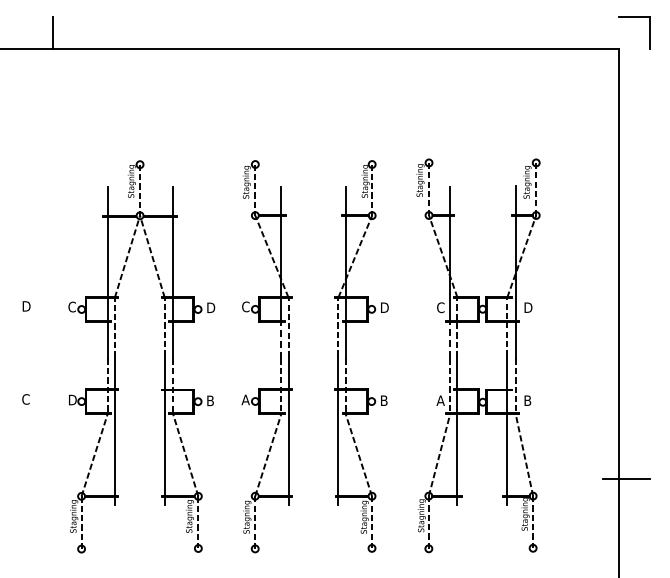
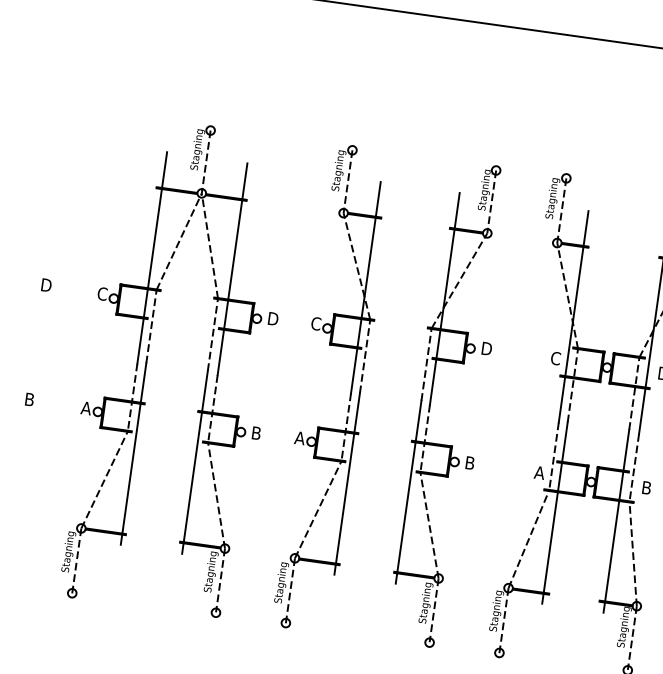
line: (281, 339) -> (354, 370), dashed -> solid
line: (450, 339) -> (562, 399), dashed -> solid
text: (25, 399) -> (29, 399), C -> B
text: (72, 399) -> (86, 407), D -> A

